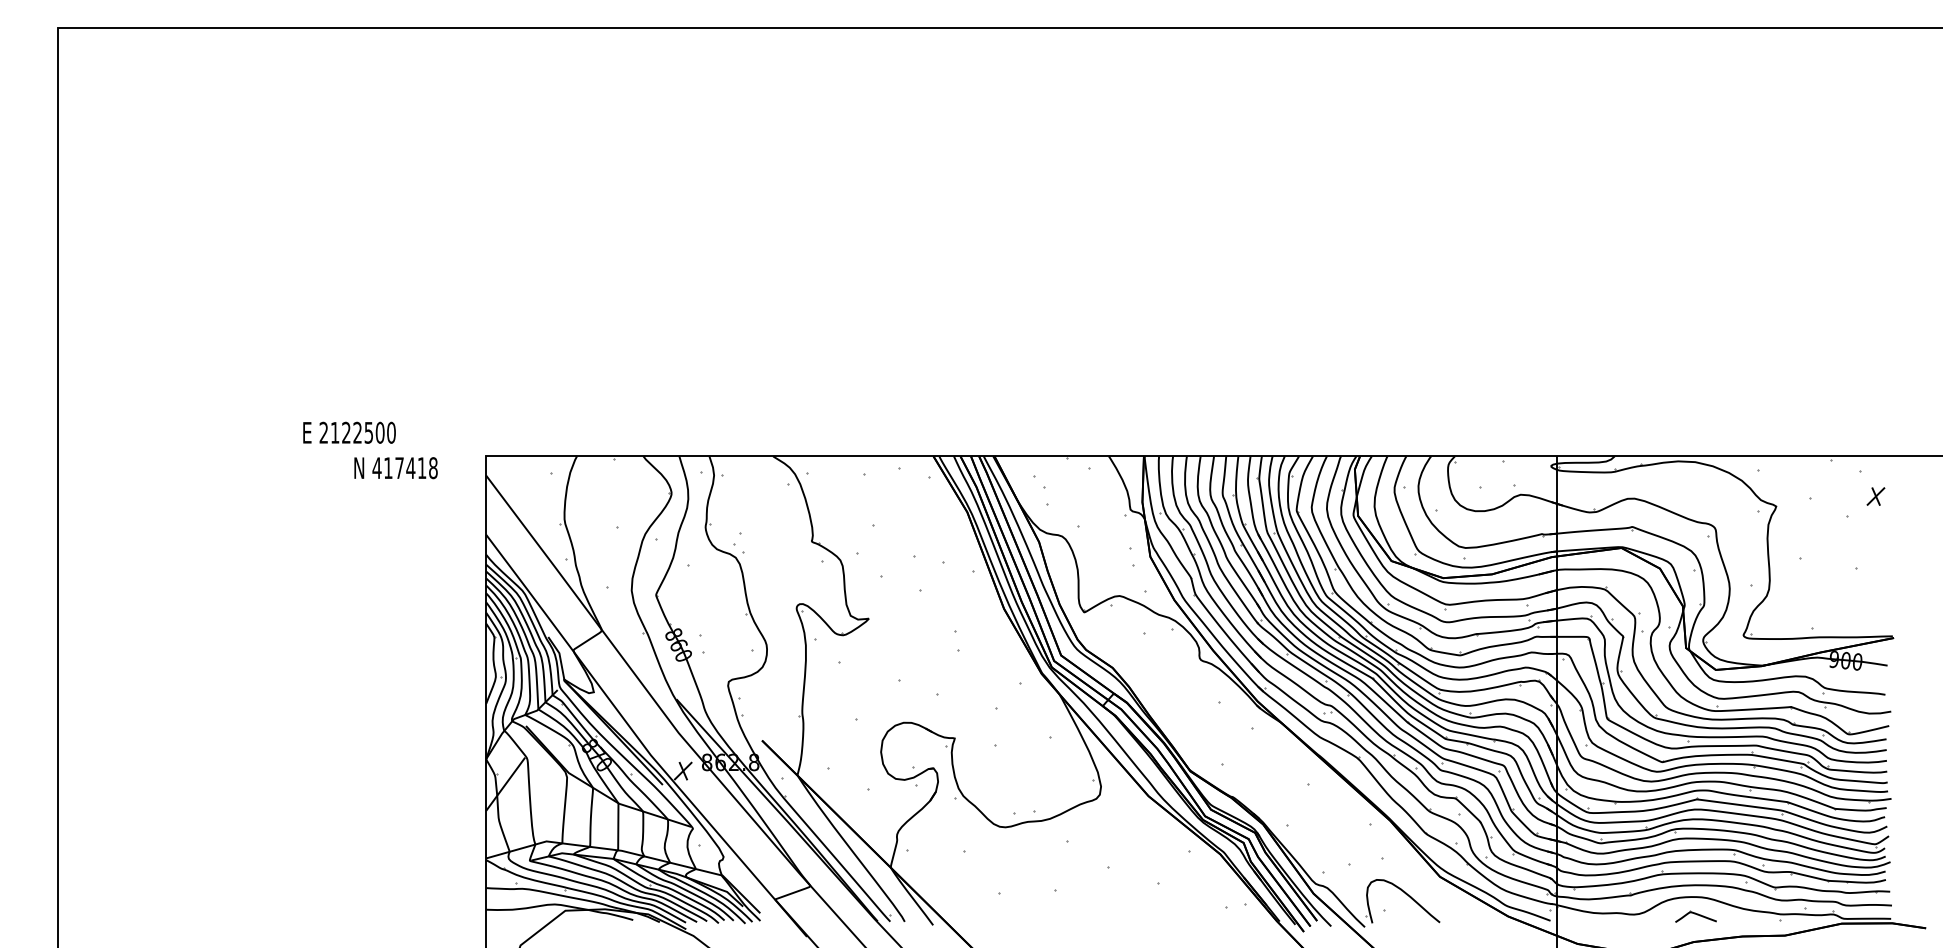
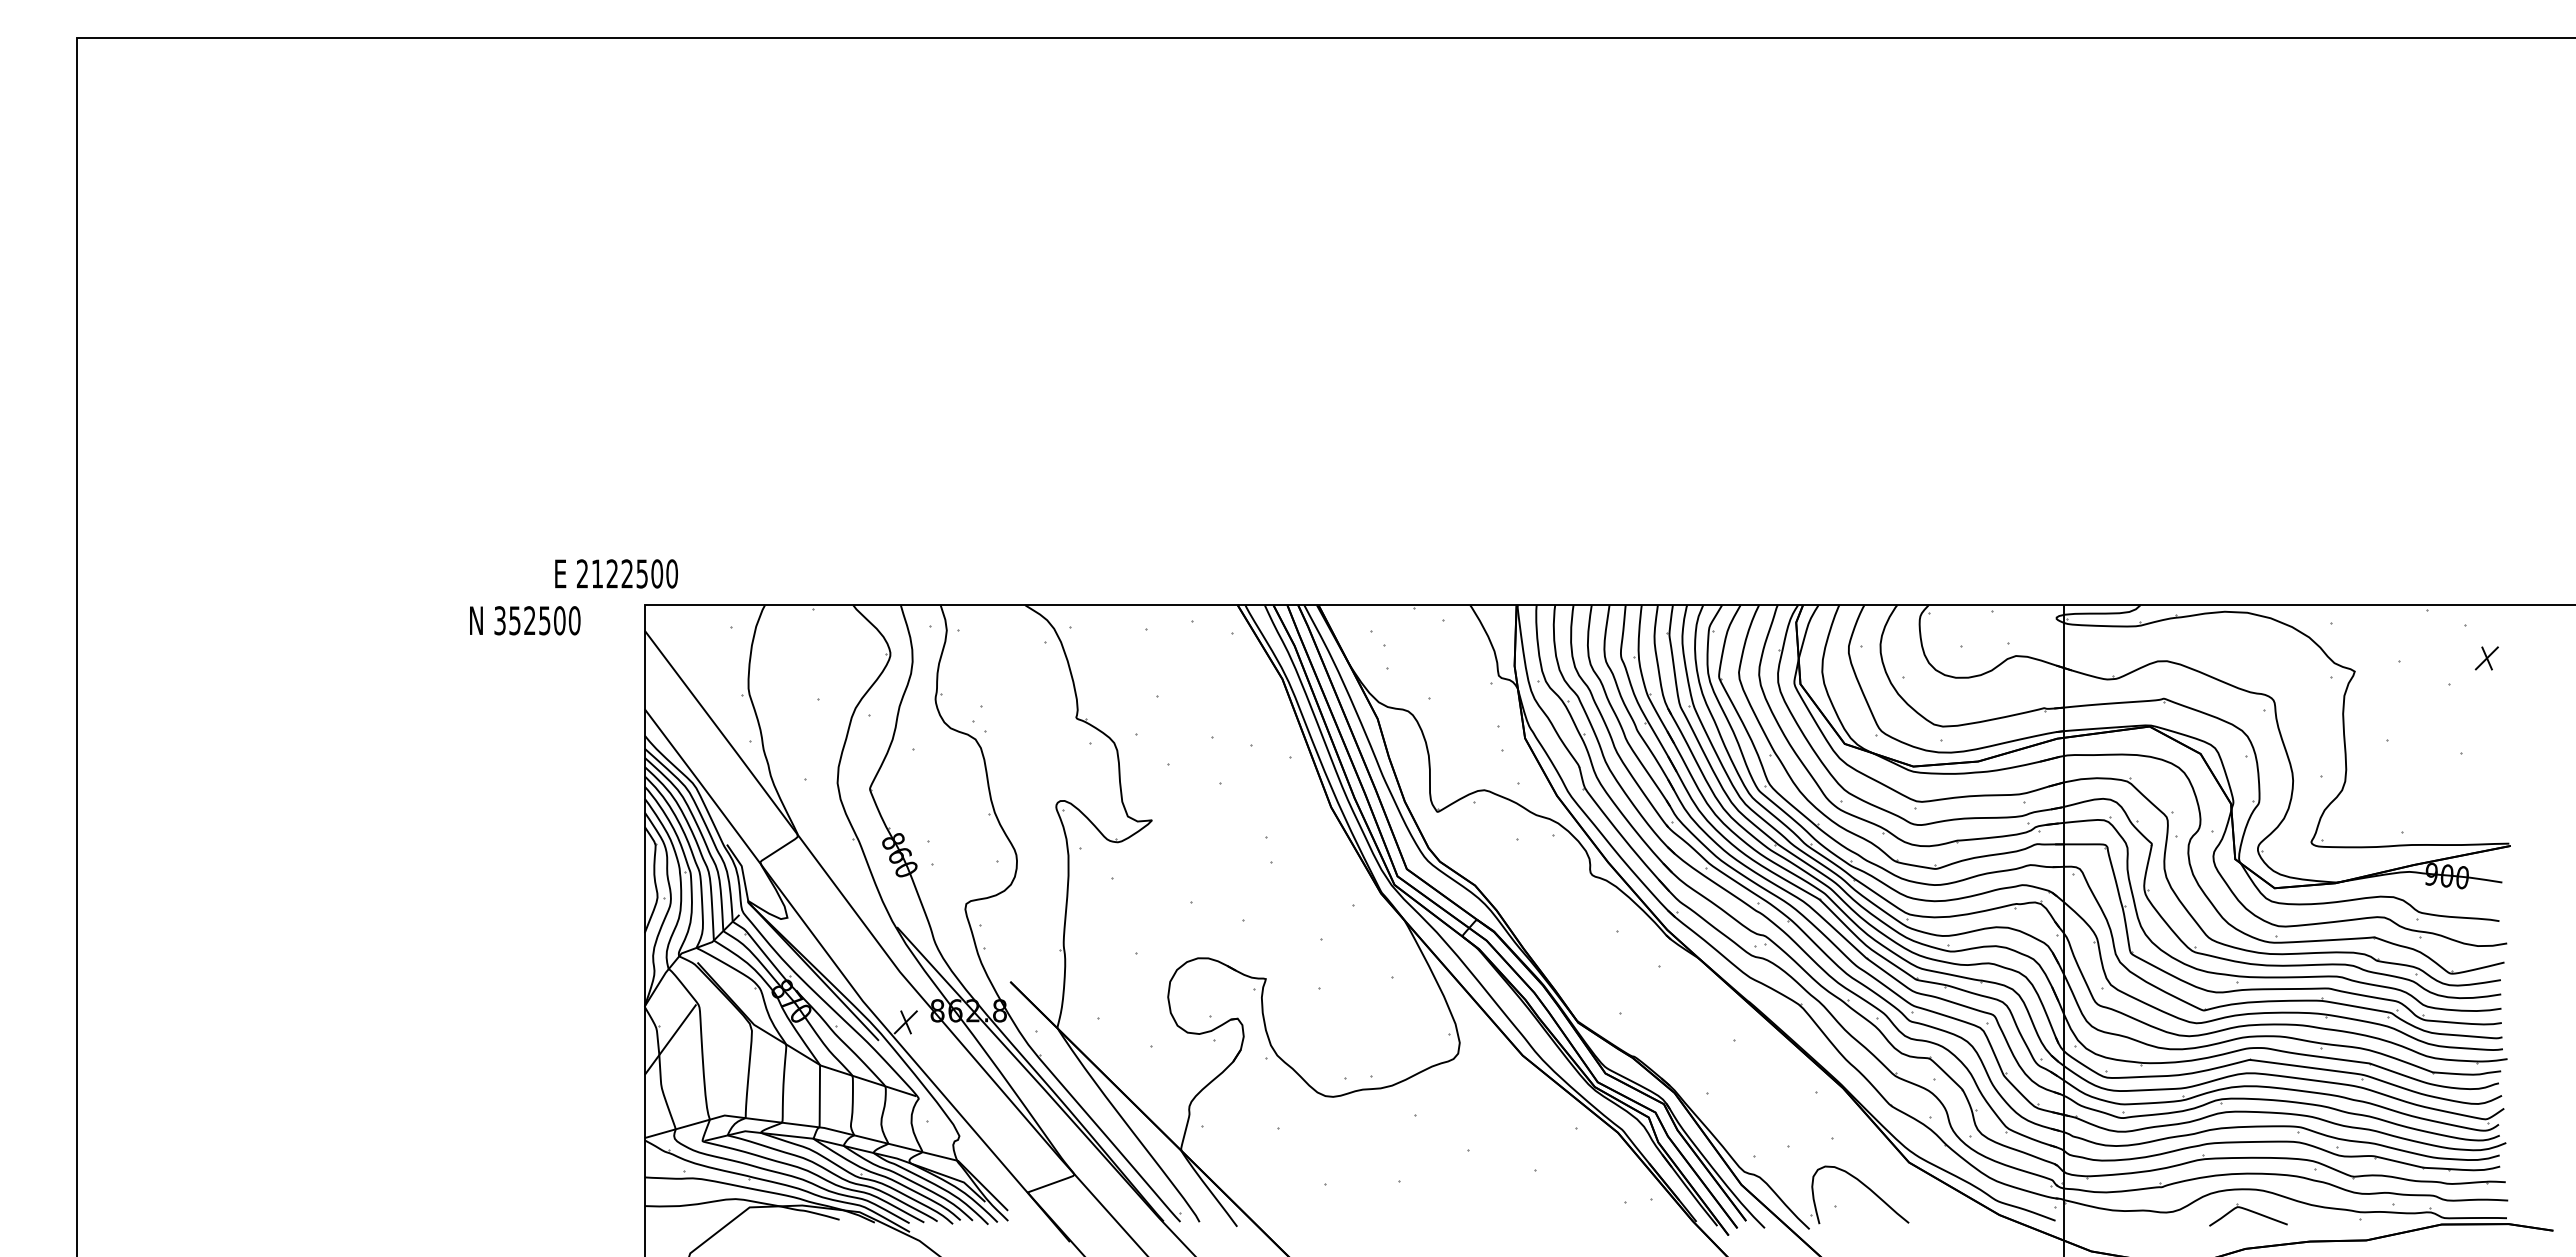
text: (349, 432) -> (616, 573), moved
text: (404, 467) -> (536, 620), 417418 -> 352500
part: (1696, 916) -> (2248, 1214), size x1.43

